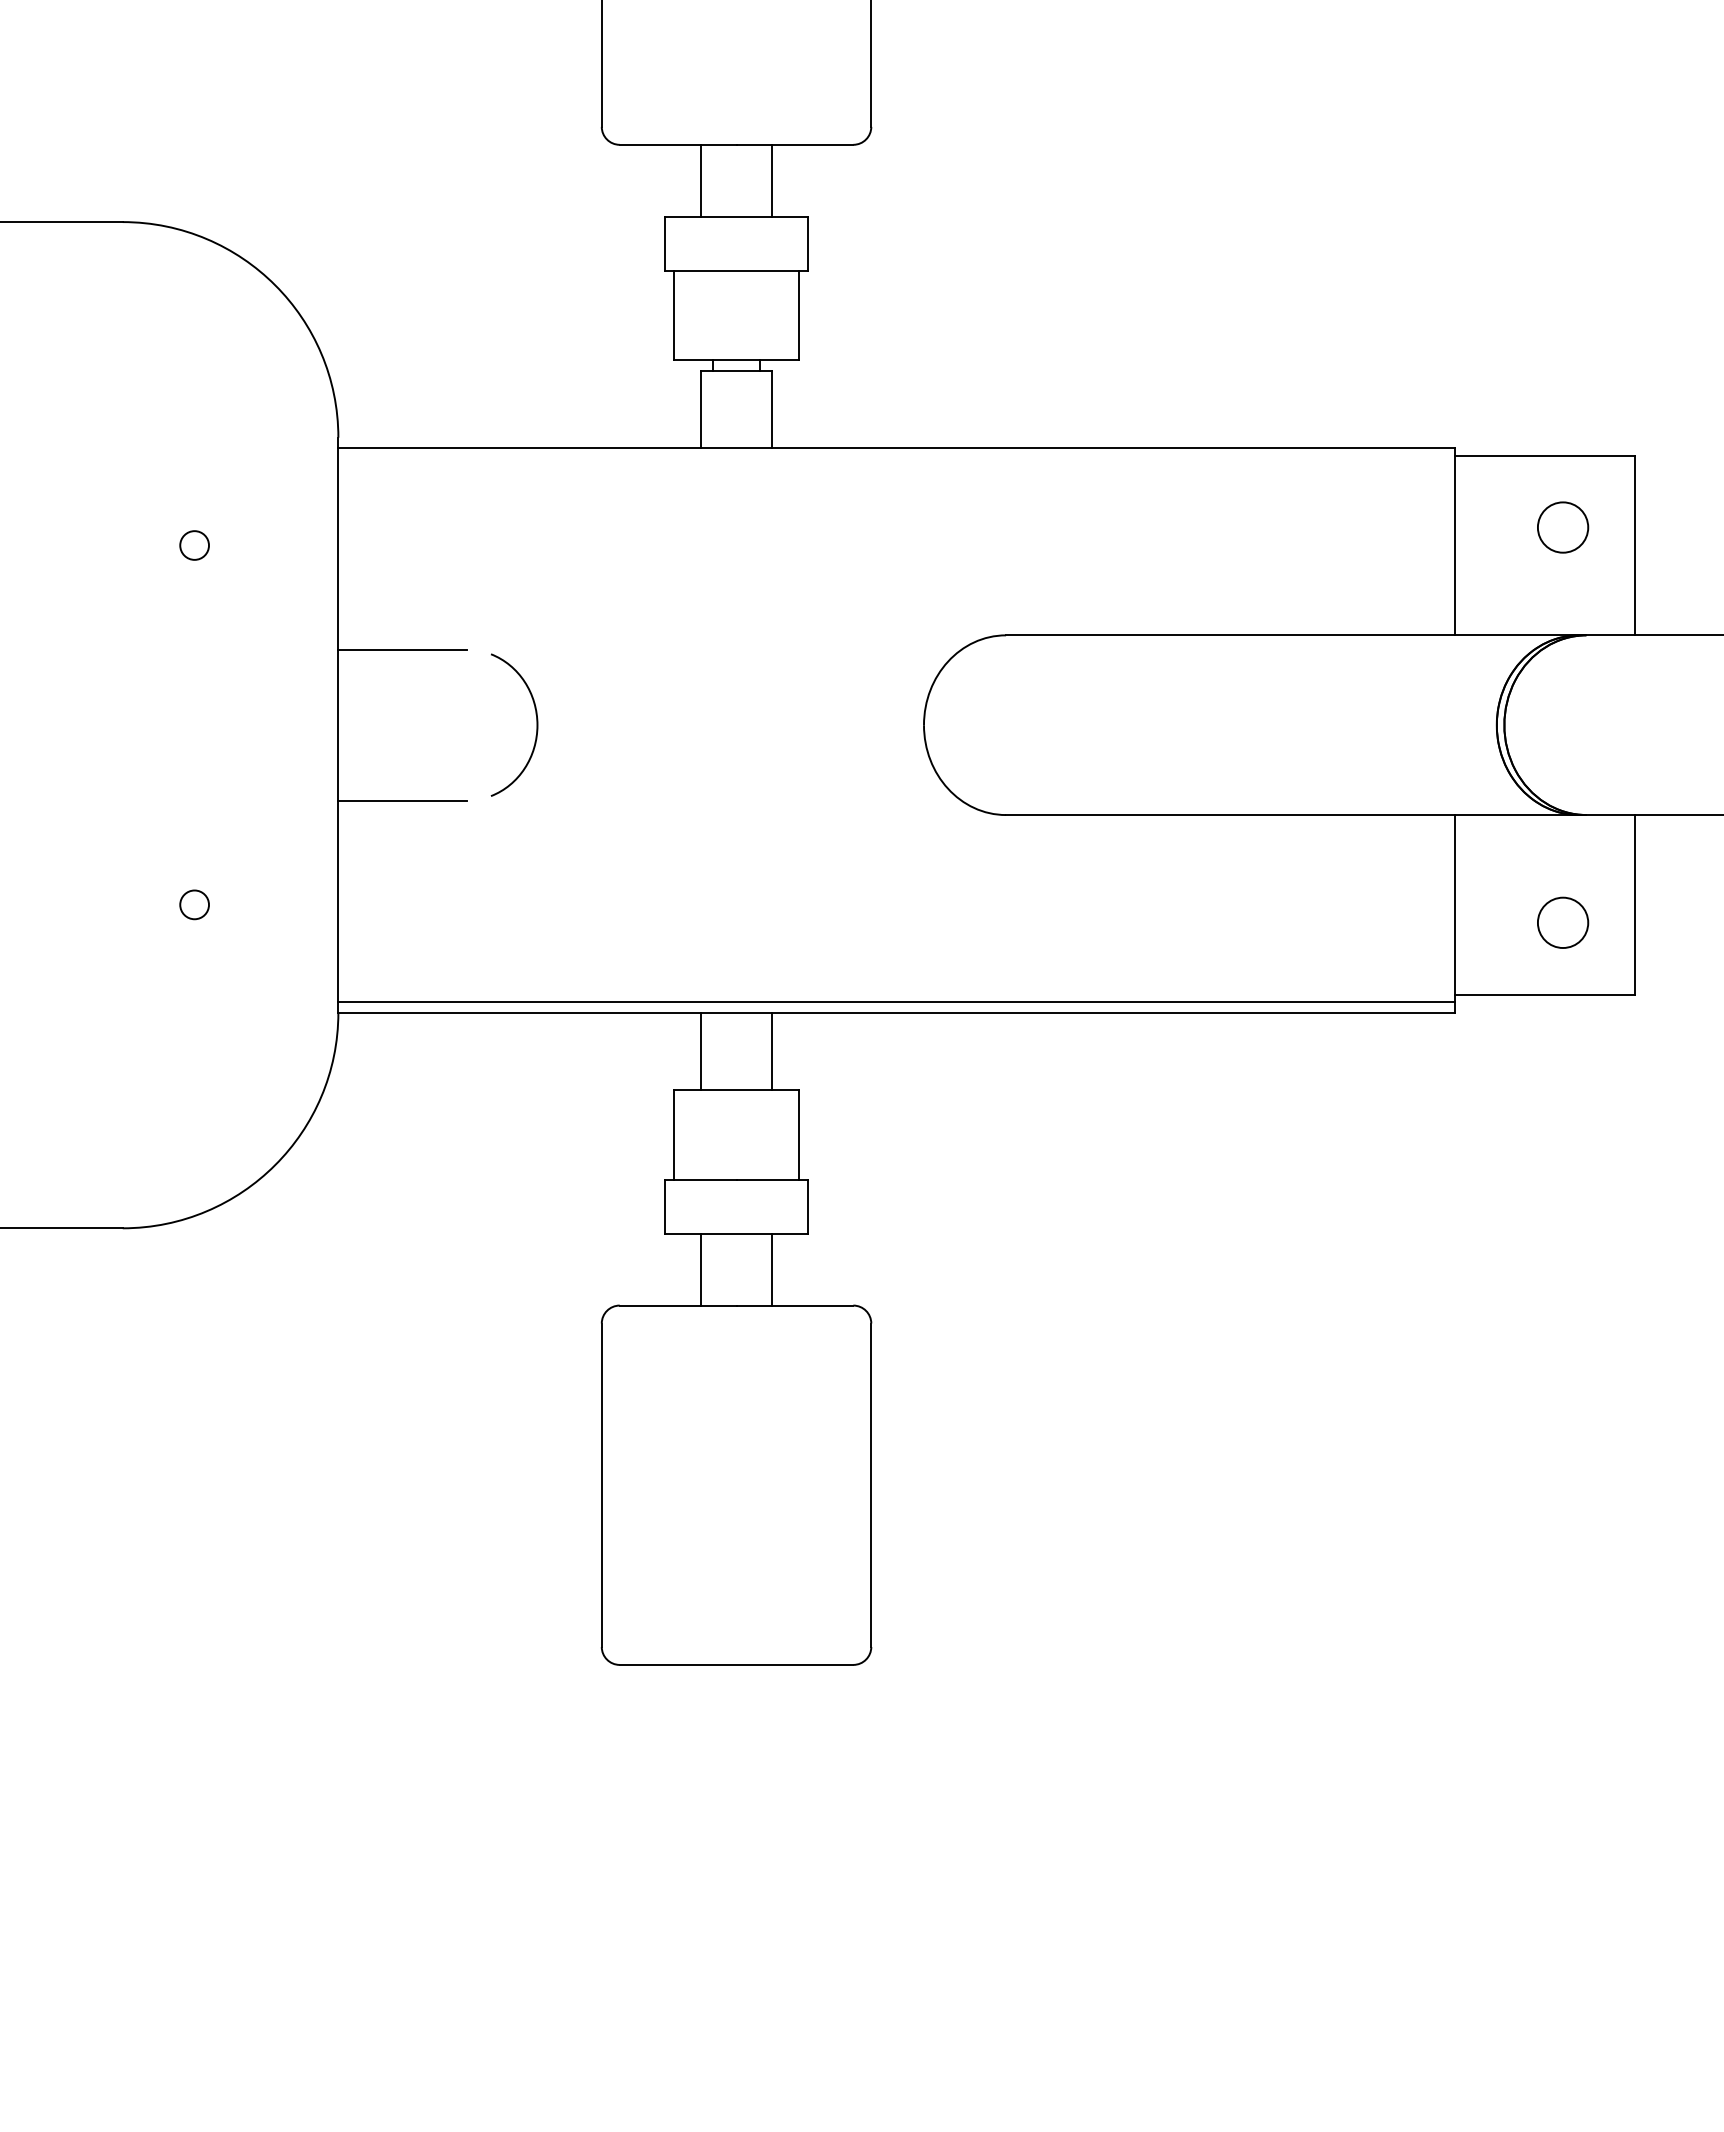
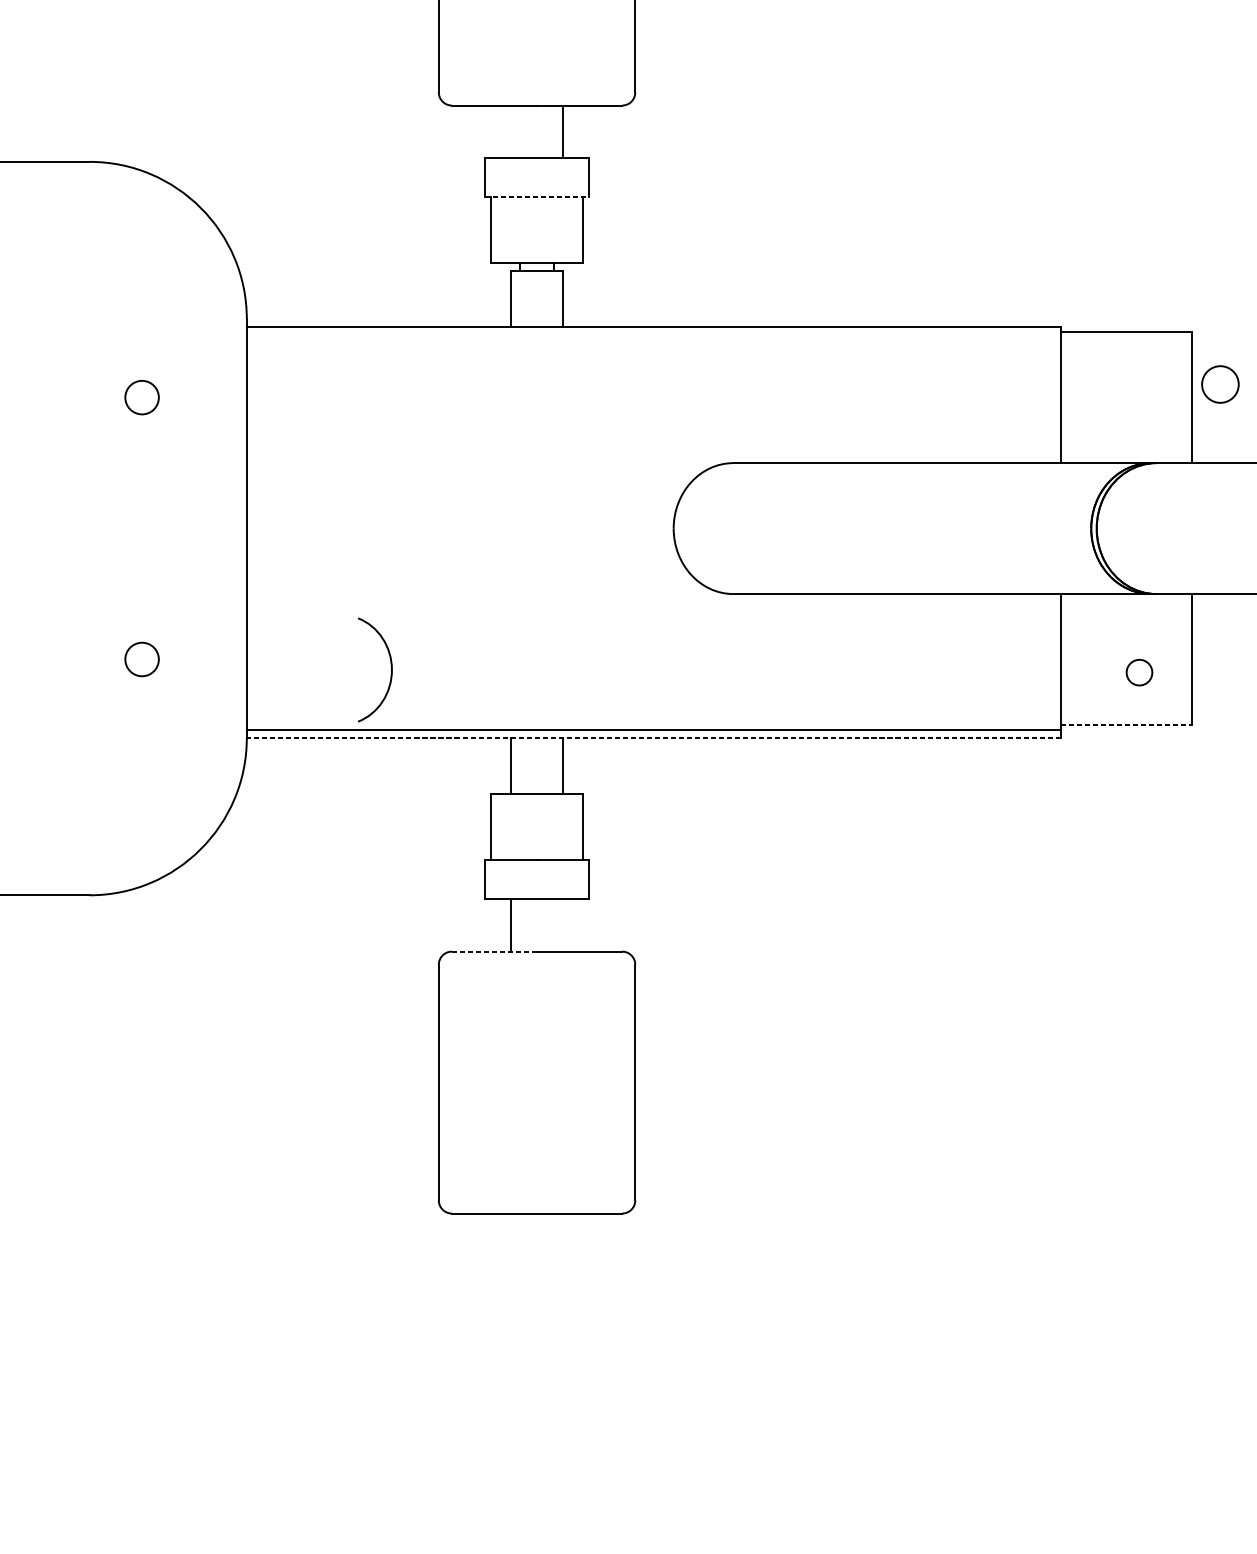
line: (700, 180) -> (510, 131), removed
line: (736, 270) -> (537, 197), solid -> dashed
circle: (1563, 527) -> (1220, 384), moved
circle: (194, 545) -> (141, 397), size x1.6
line: (402, 649) -> (293, 473), removed
curve: (536, 724) -> (391, 669), moved
line: (402, 800) -> (293, 583), removed
circle: (194, 904) -> (141, 659), size x1.6
circle: (1562, 922) -> (1139, 672), size x0.7
line: (1545, 994) -> (1126, 724), solid -> dashed
line: (896, 1012) -> (653, 738), solid -> dashed
line: (772, 1269) -> (563, 925), removed
line: (677, 1305) -> (494, 951), solid -> dashed

